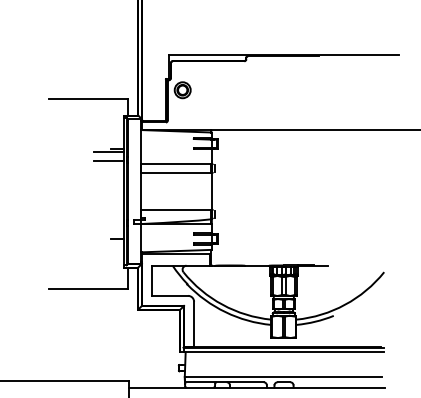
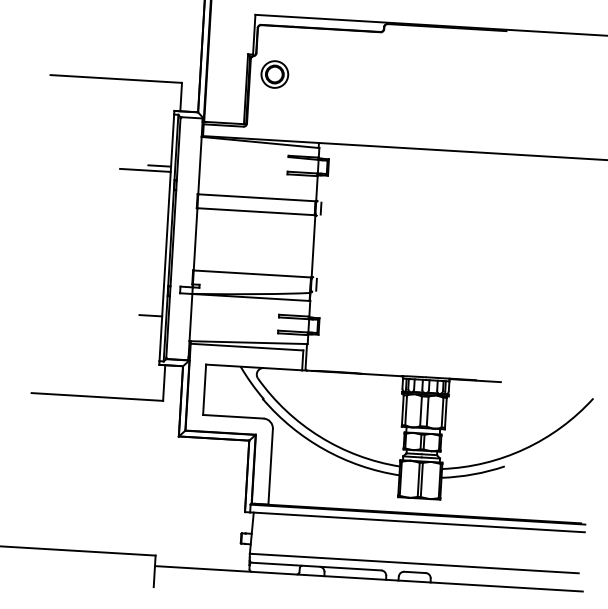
line: (108, 161) -> (143, 186), removed

